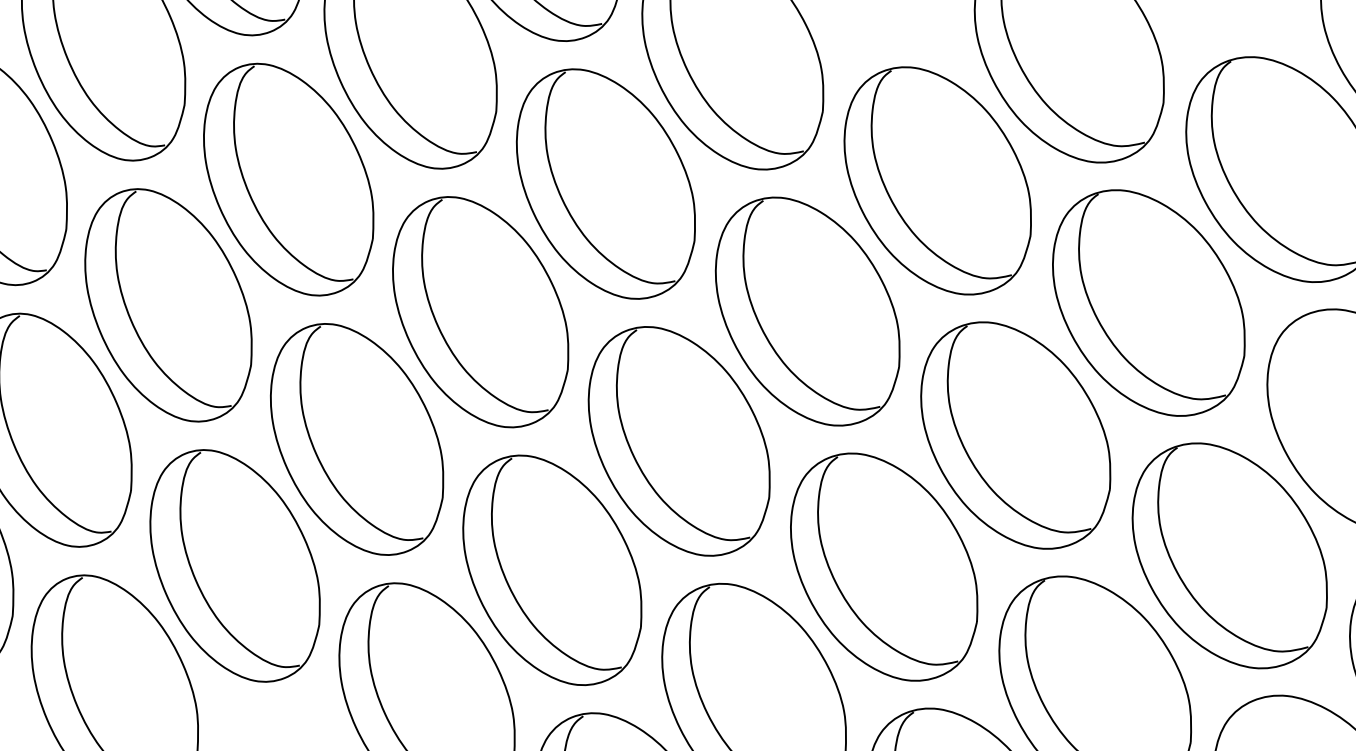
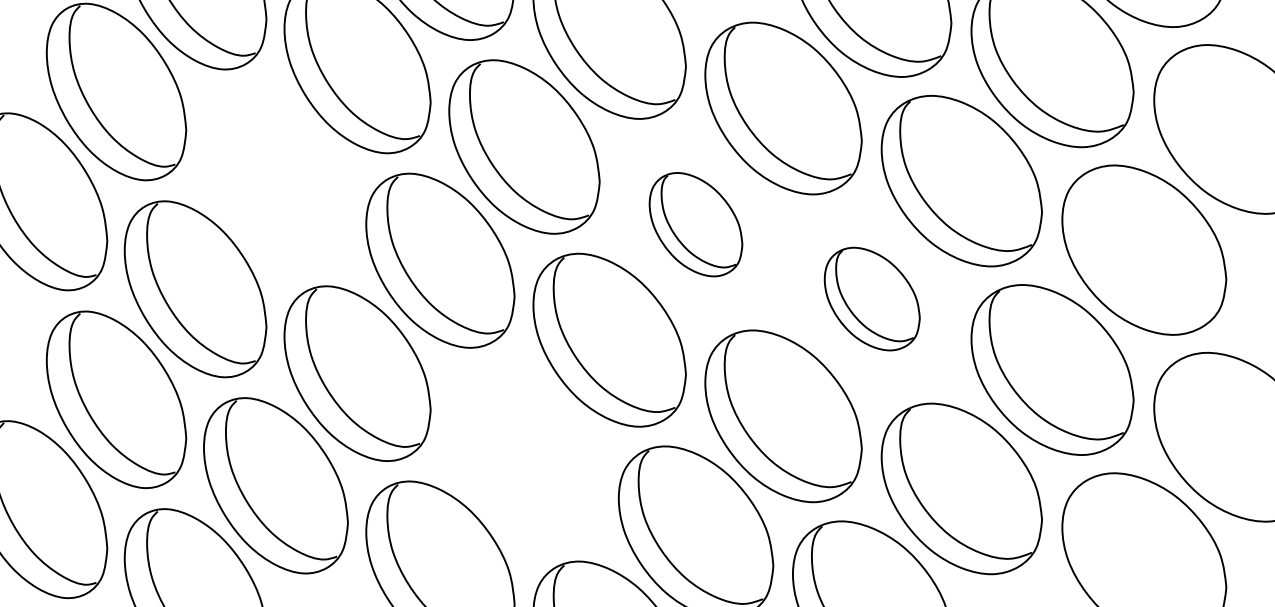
part: (288, 179) -> (275, 177), removed
part: (807, 311) -> (695, 224), size x0.6
part: (1016, 434) -> (872, 298), size x0.6
part: (552, 570) -> (524, 454), removed

